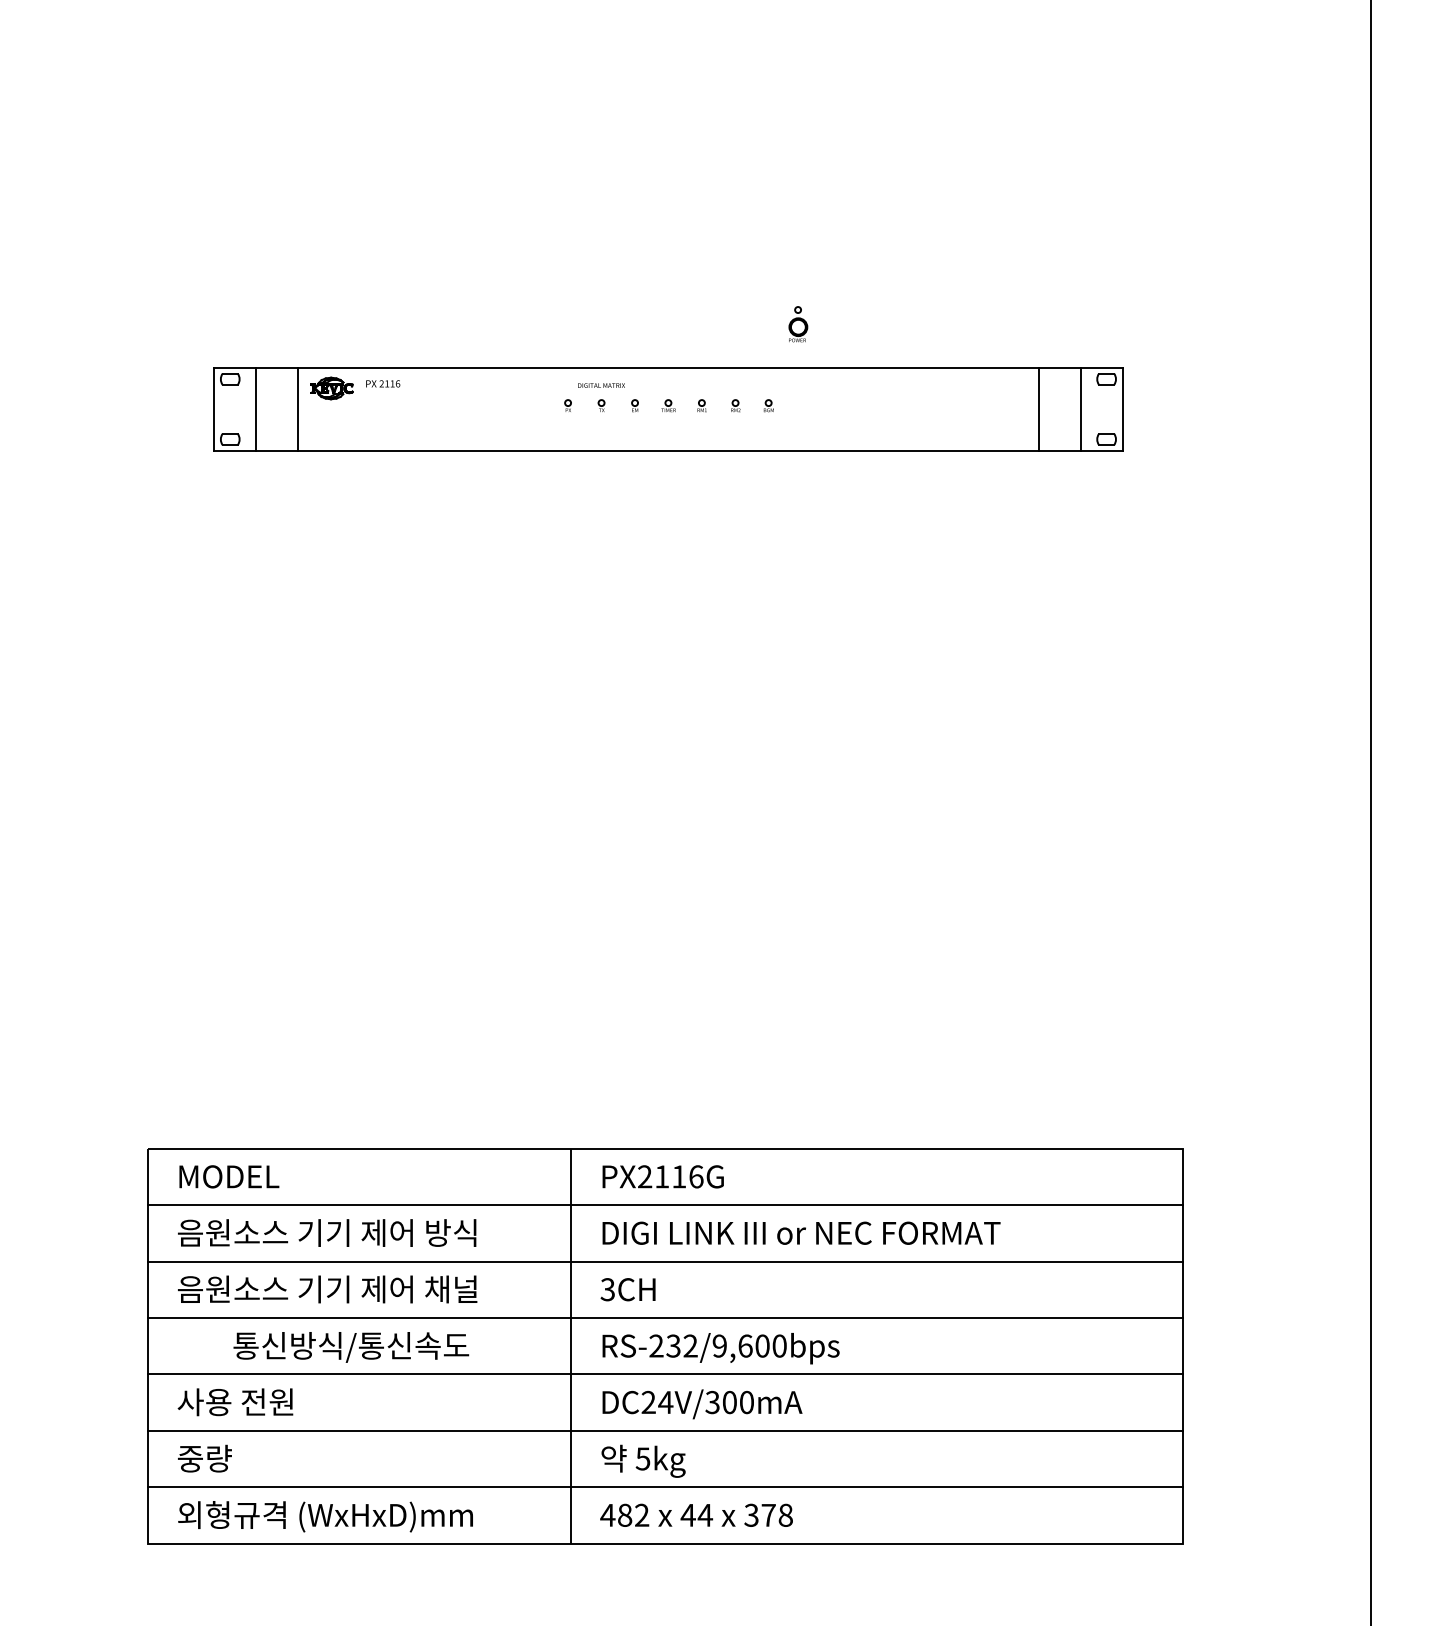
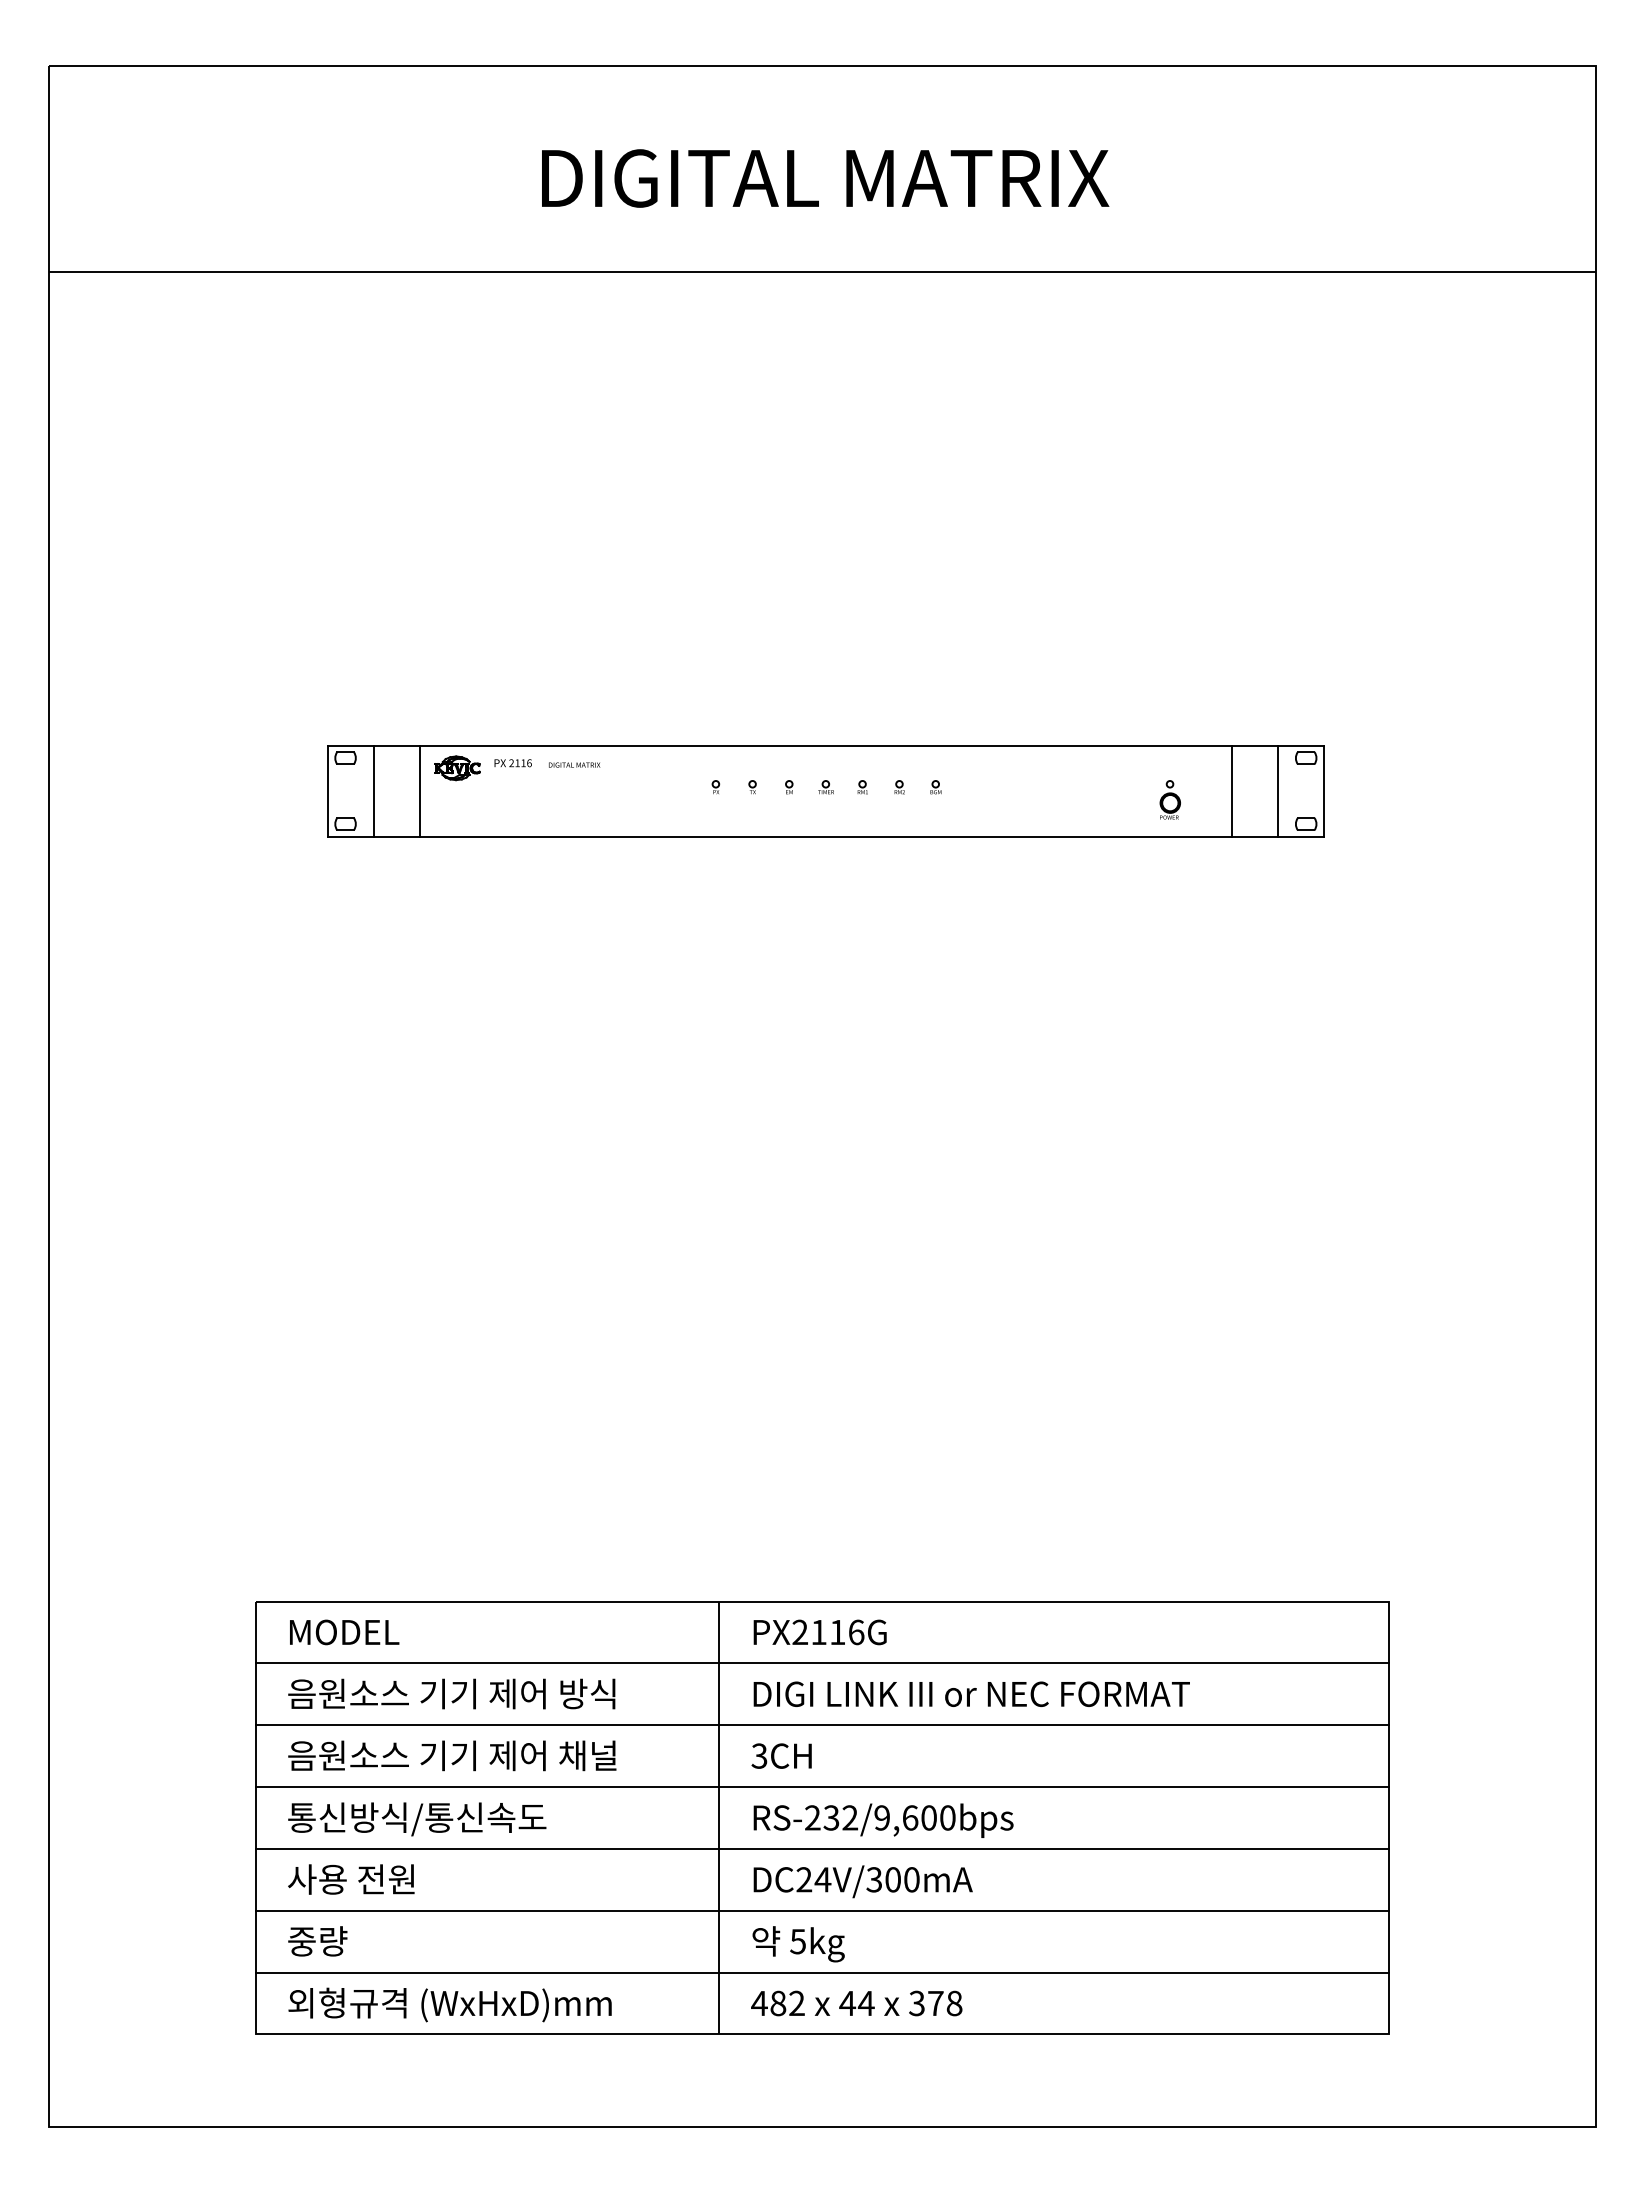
part: (797, 323) -> (1169, 799), moved
text: (601, 385) -> (574, 764), moved
text: (351, 1347) -> (417, 1819), moved

